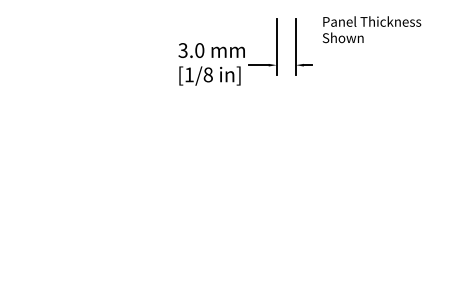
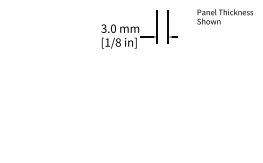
text: (372, 29) -> (225, 16), moved

